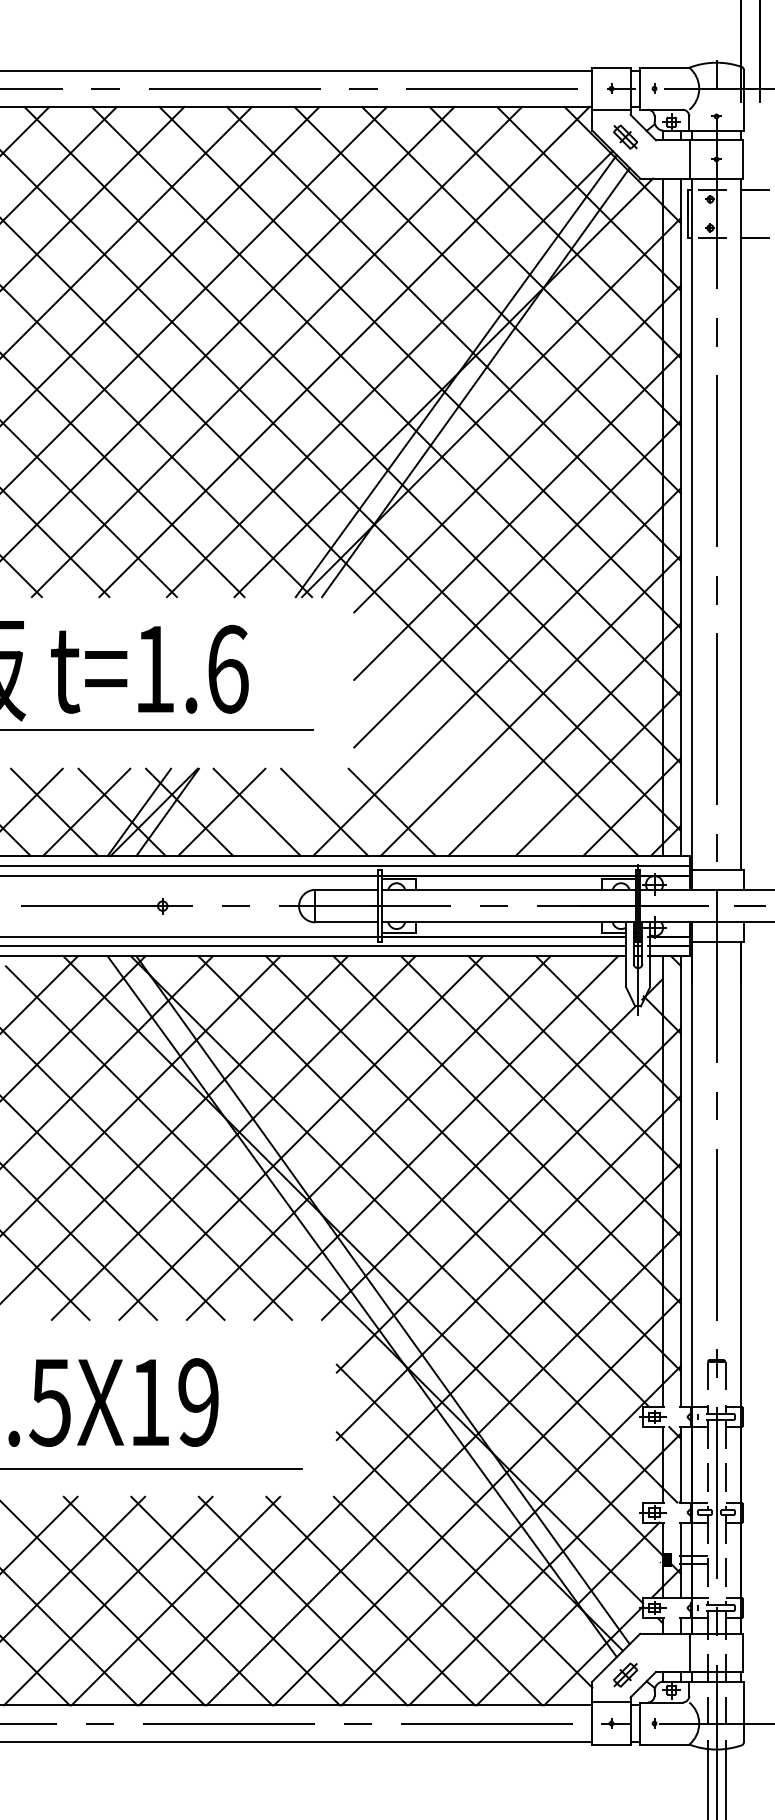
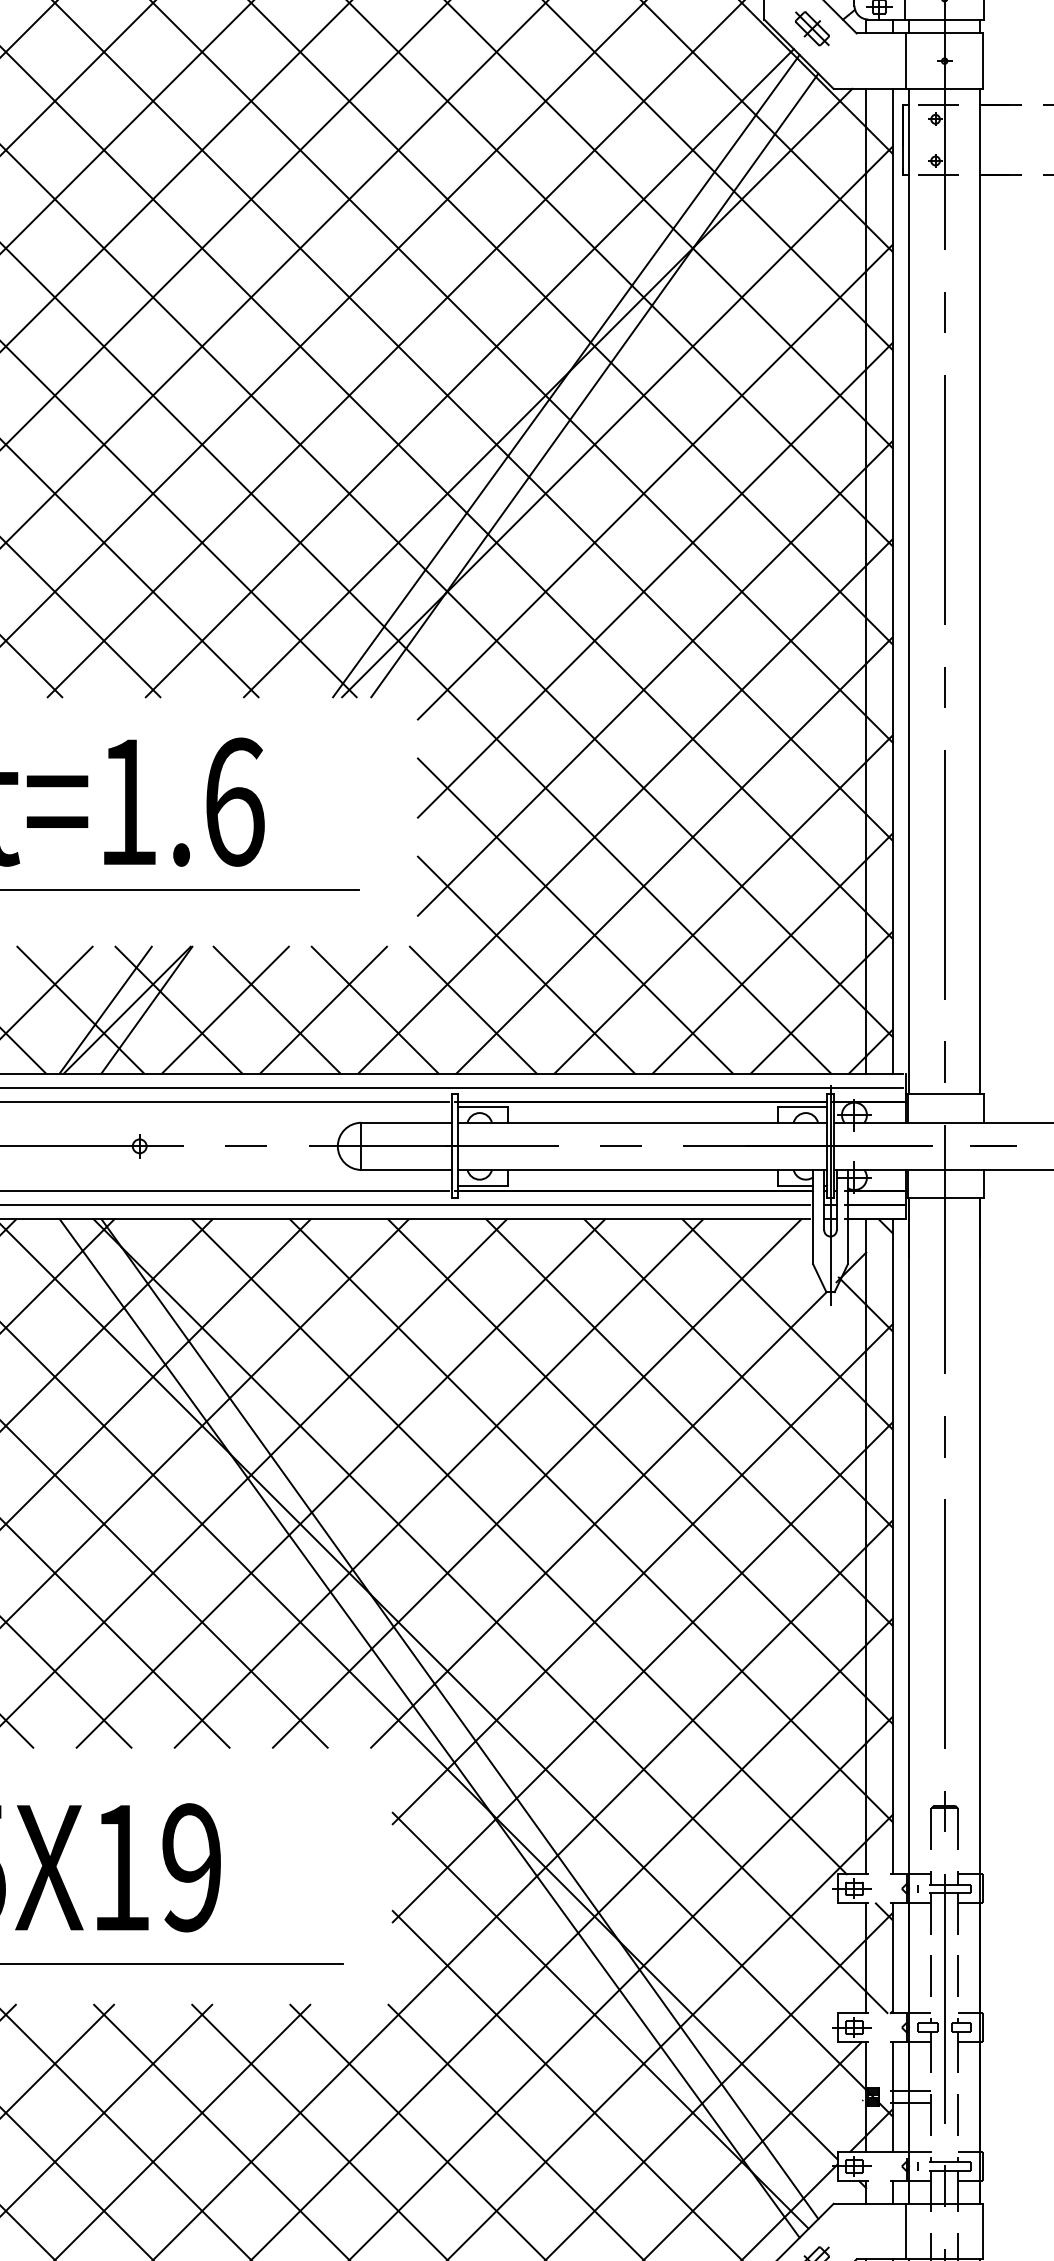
line: (462, 747) -> (575, 915), added
line: (428, 781) -> (525, 965), added
line: (288, 812) -> (322, 1010), added

